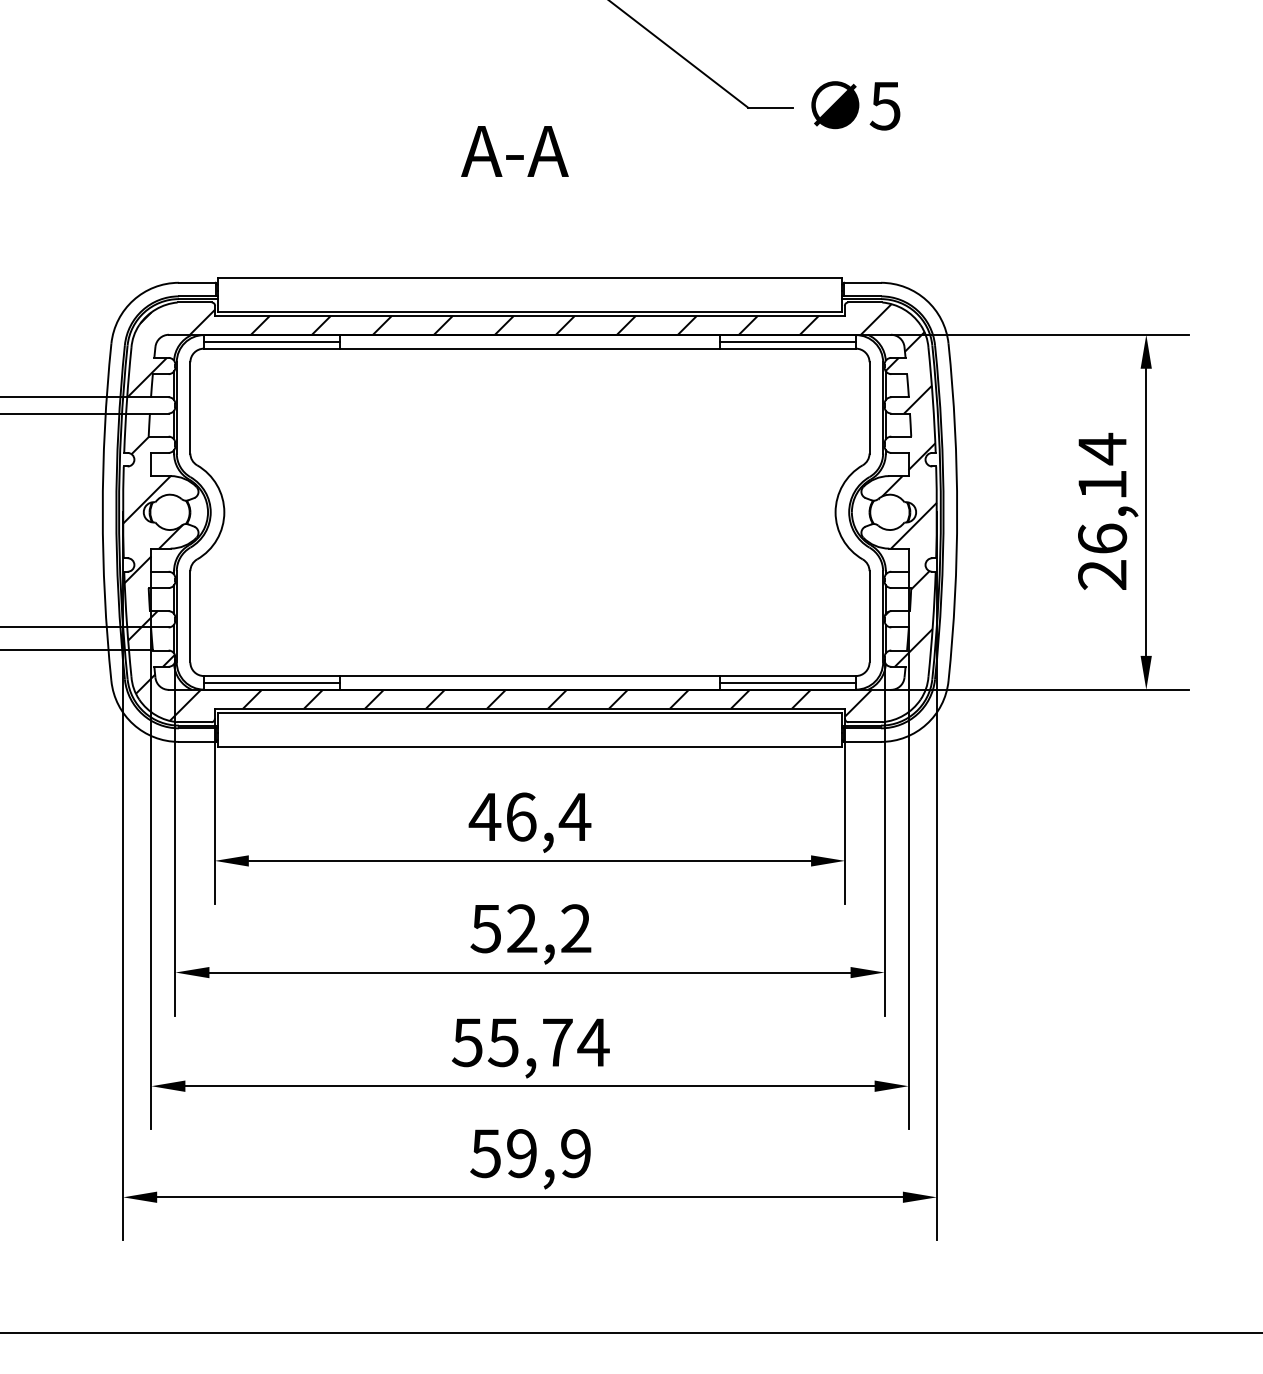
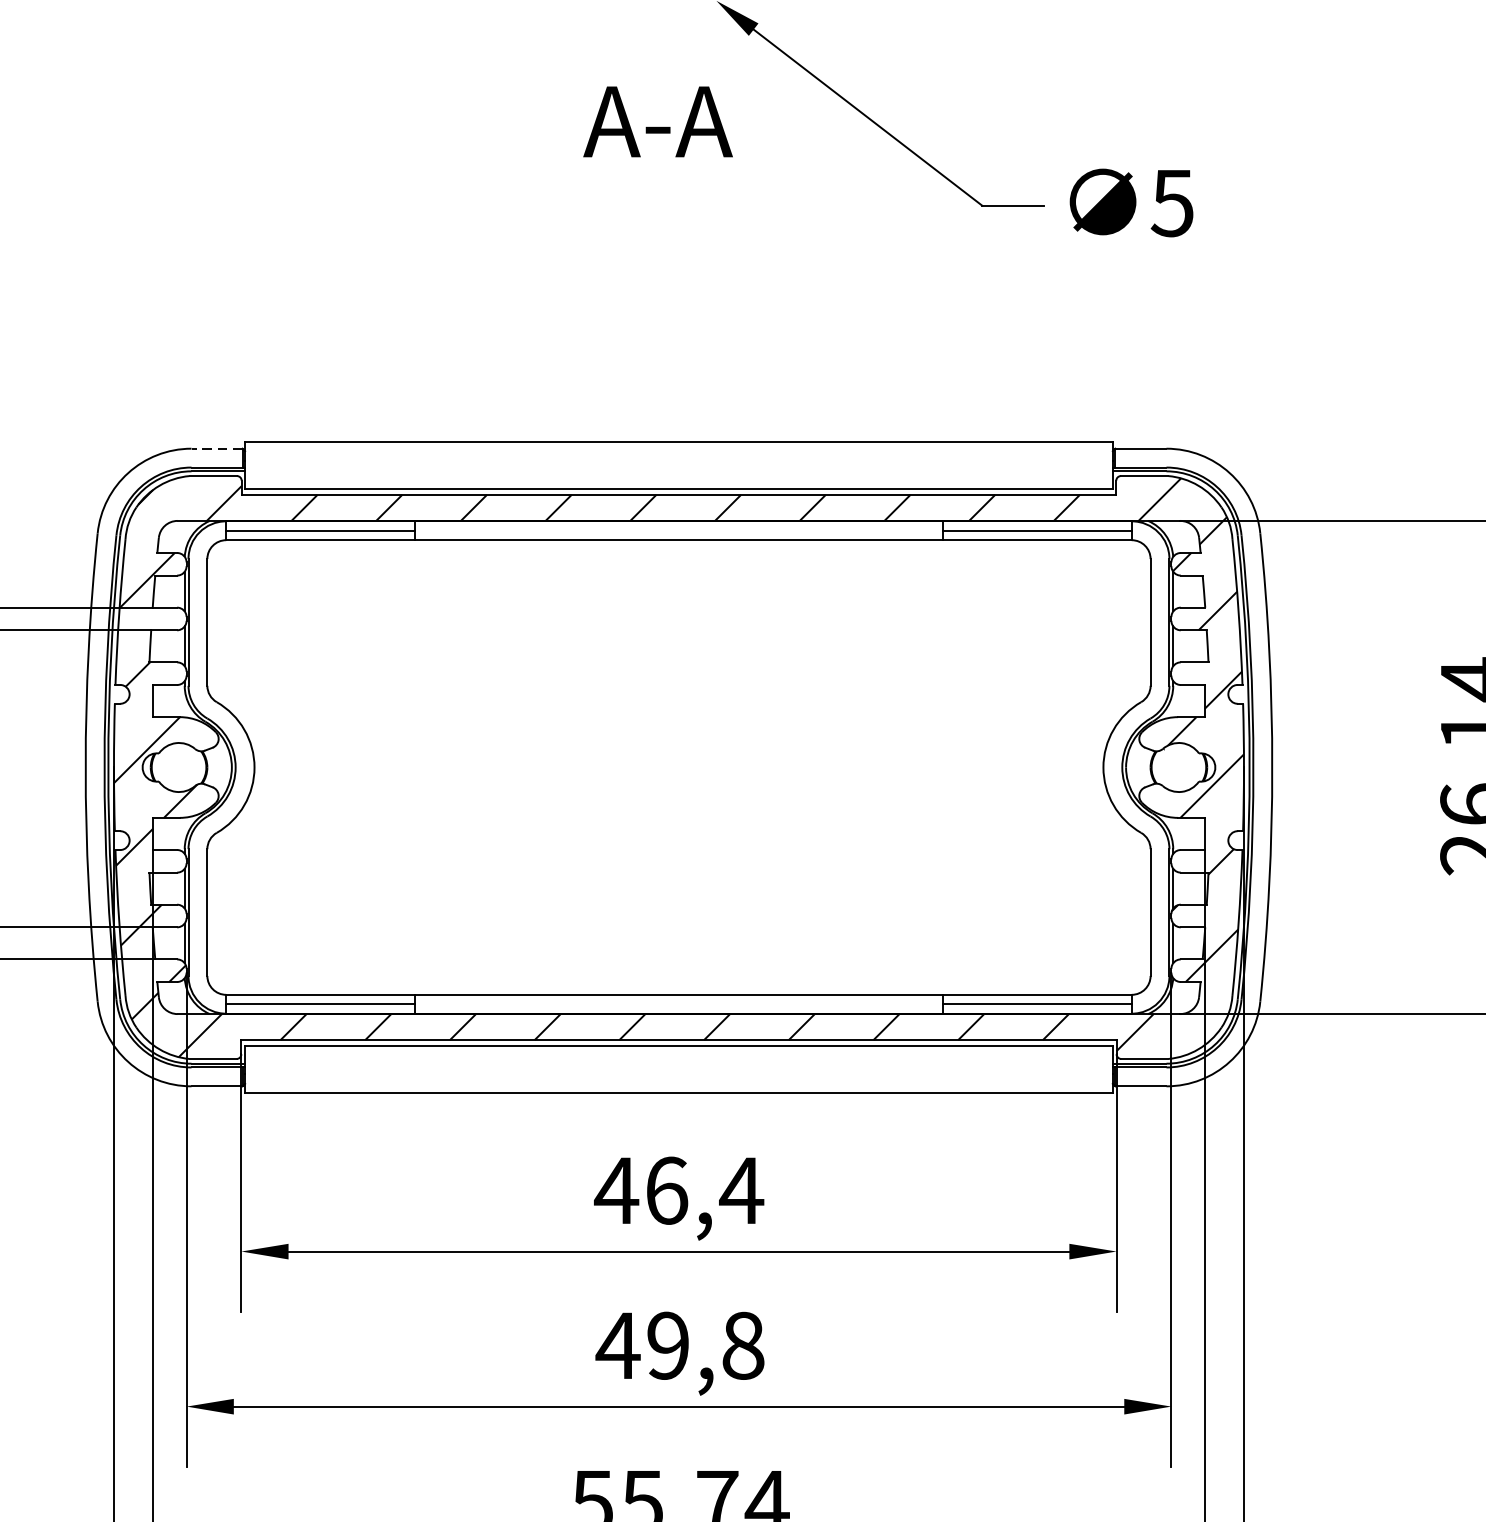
text: (514, 151) -> (657, 121), moved
line: (196, 282) -> (215, 448), solid -> dashed
text: (530, 928) -> (679, 1345), 52,2 -> 49,8

